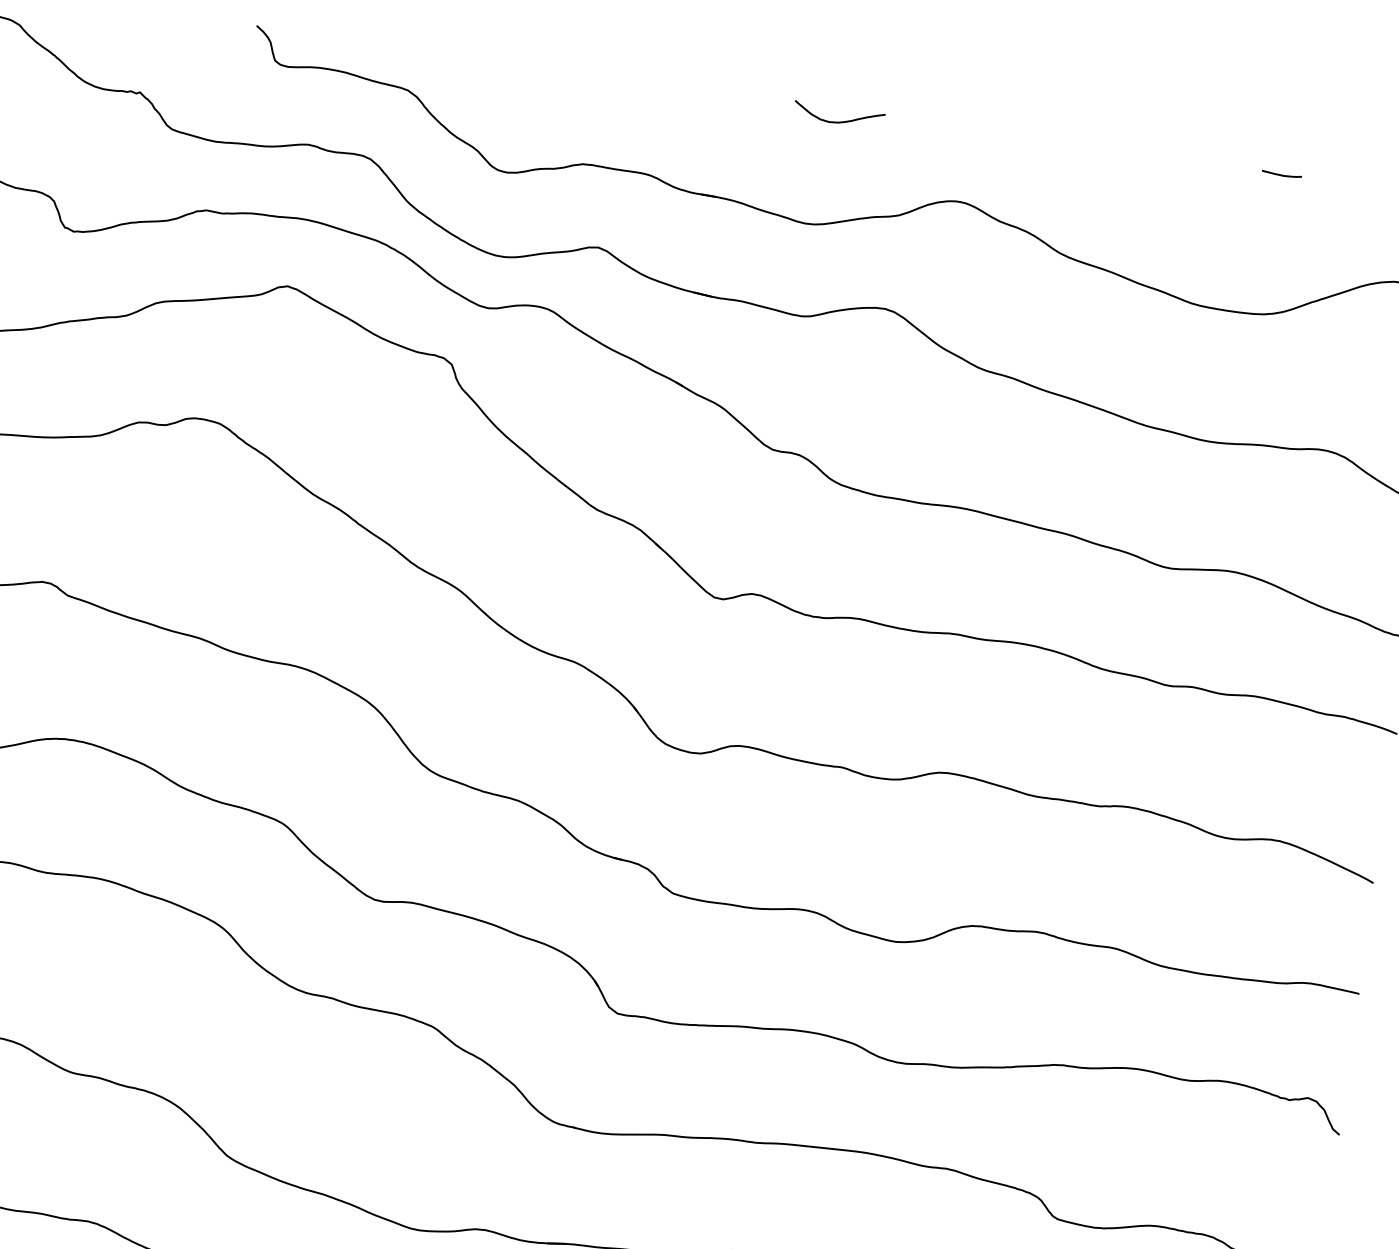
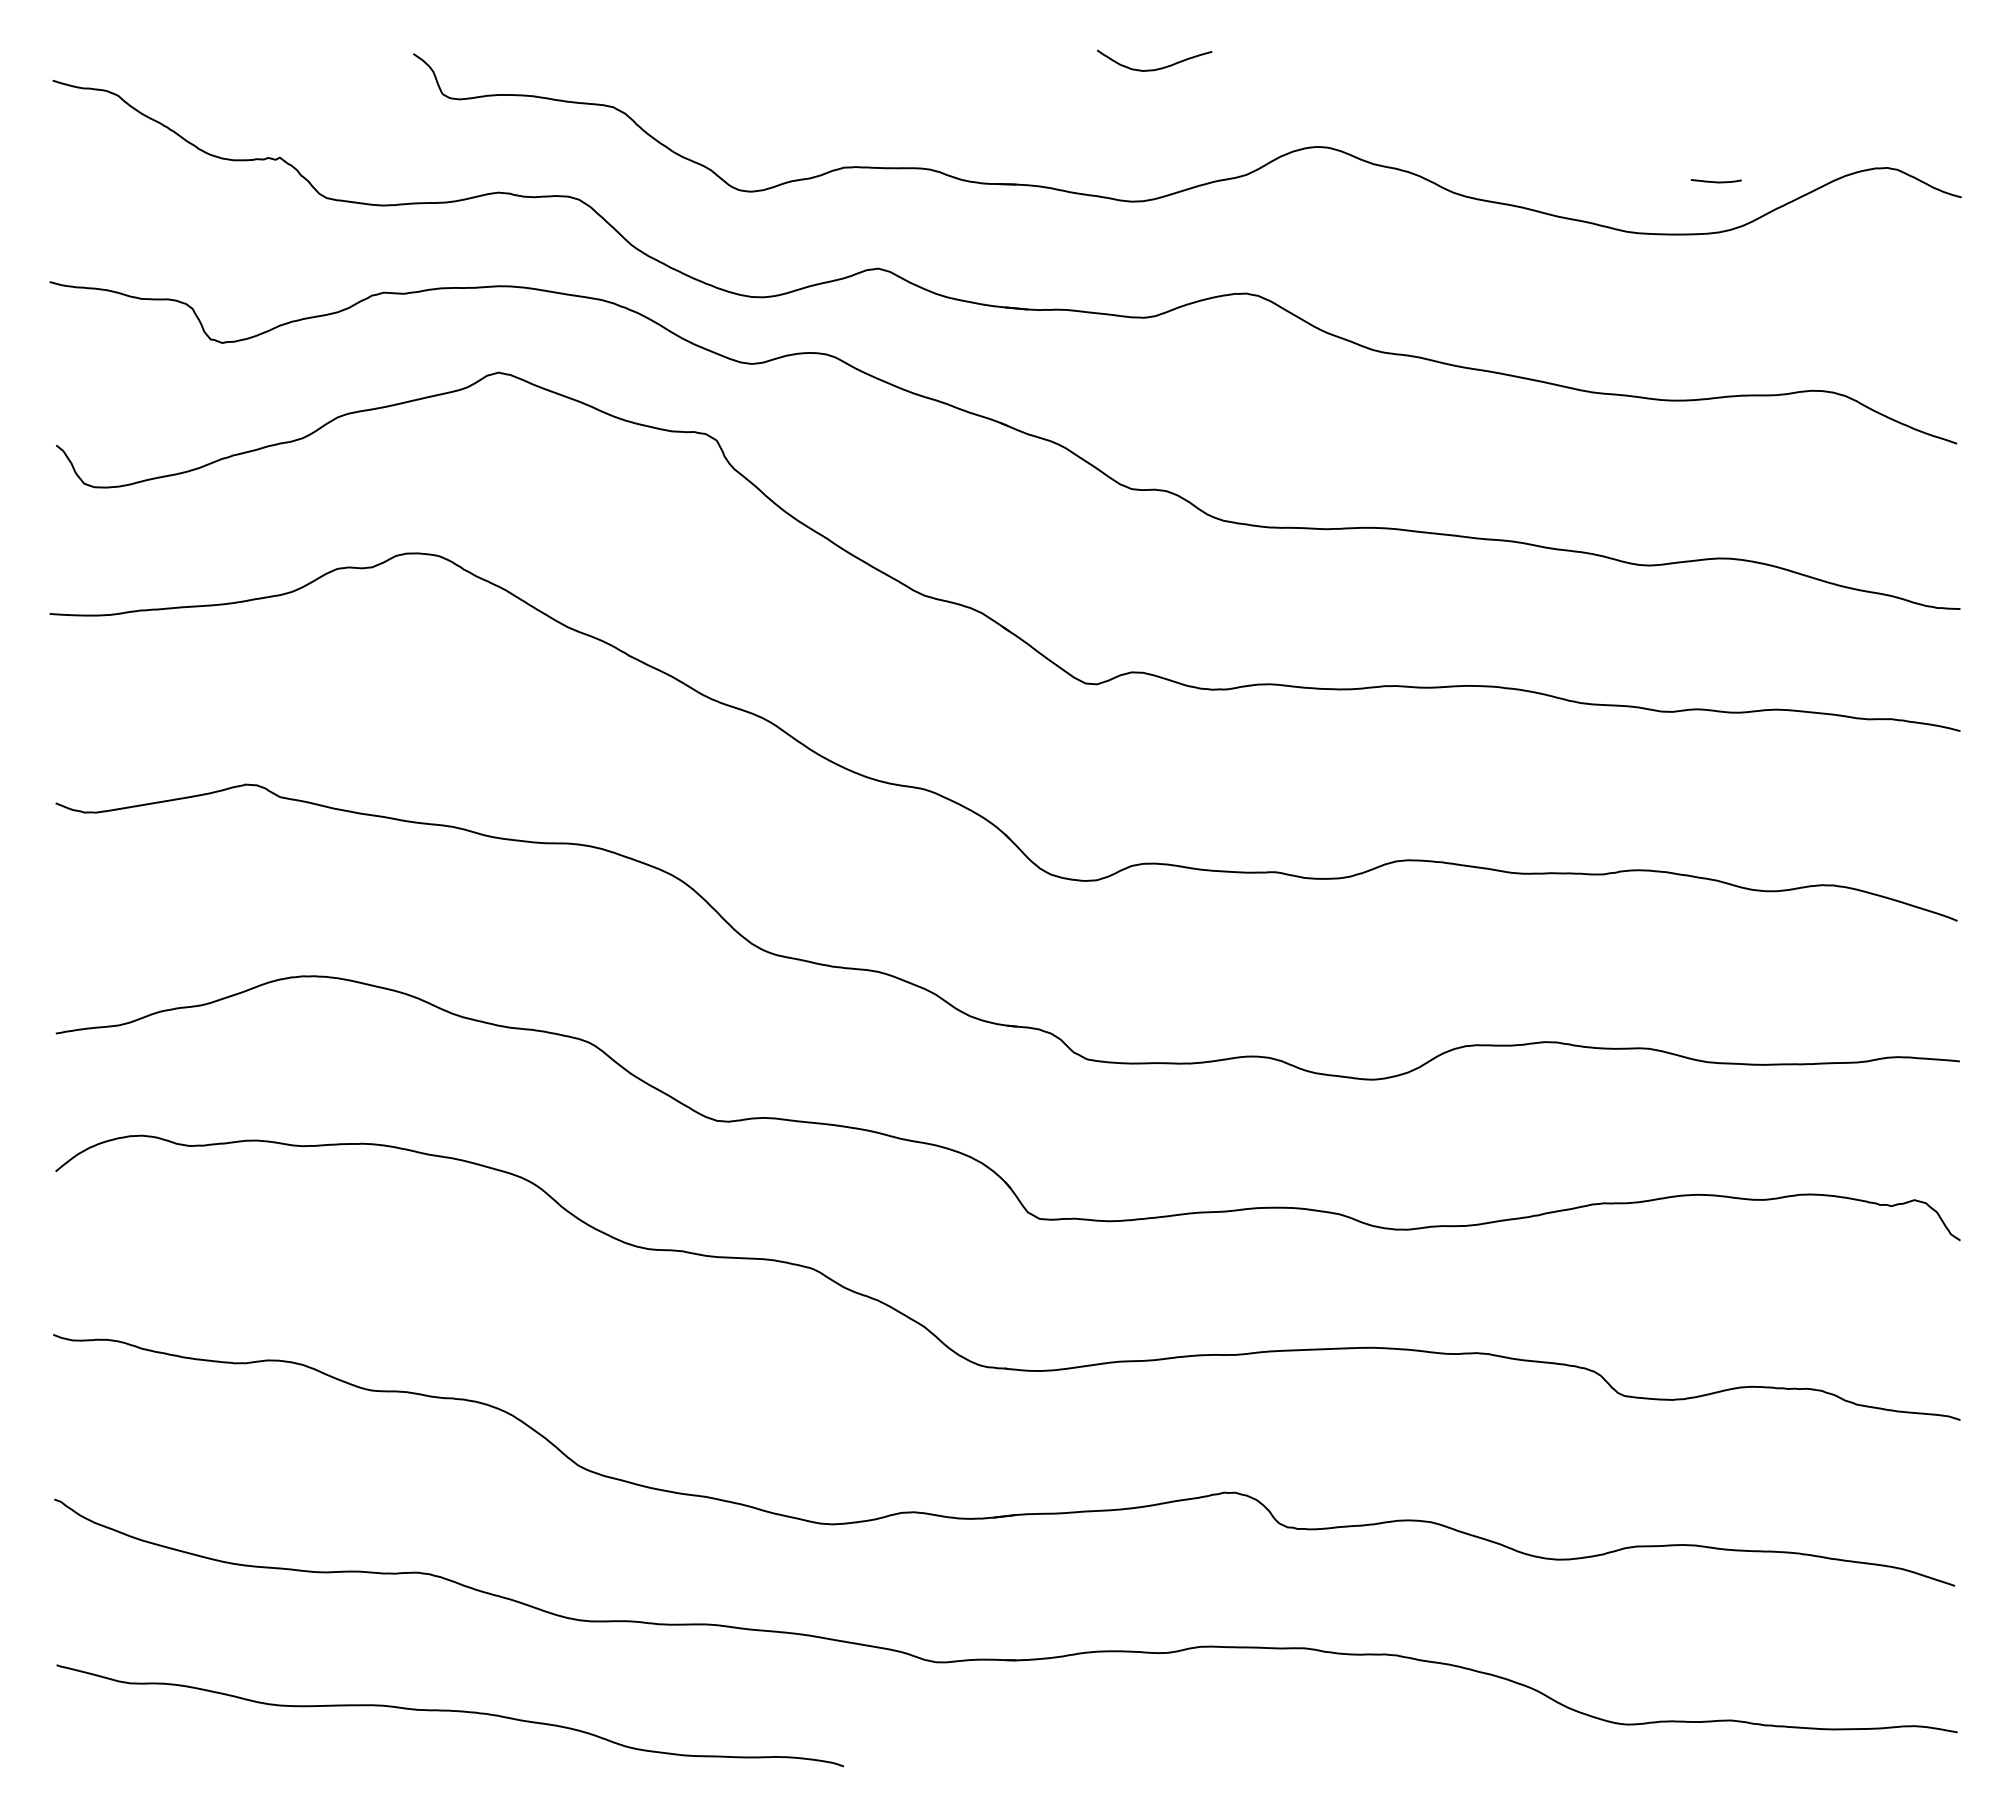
curve: (1281, 174) -> (1715, 181), moved

